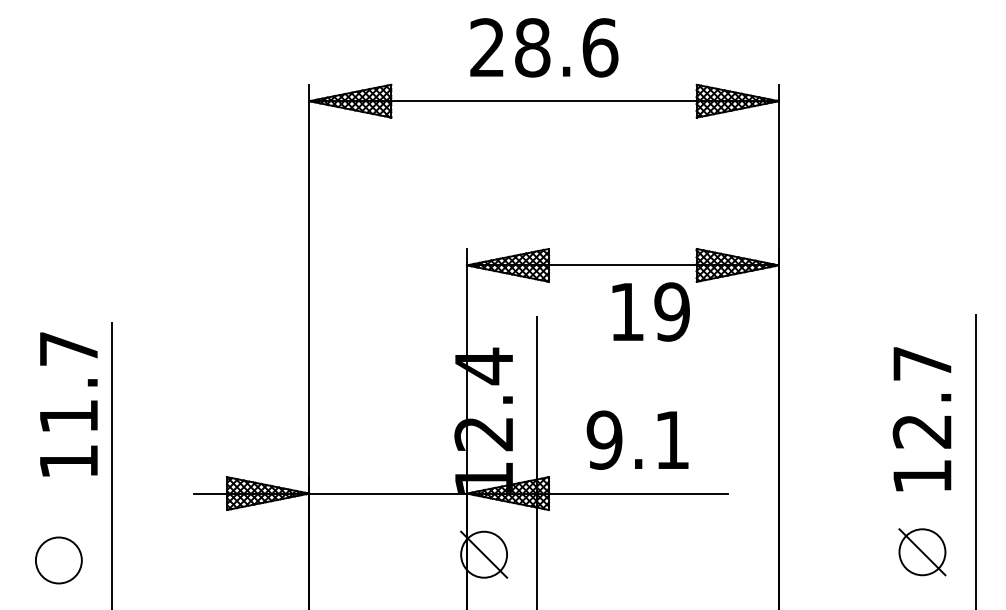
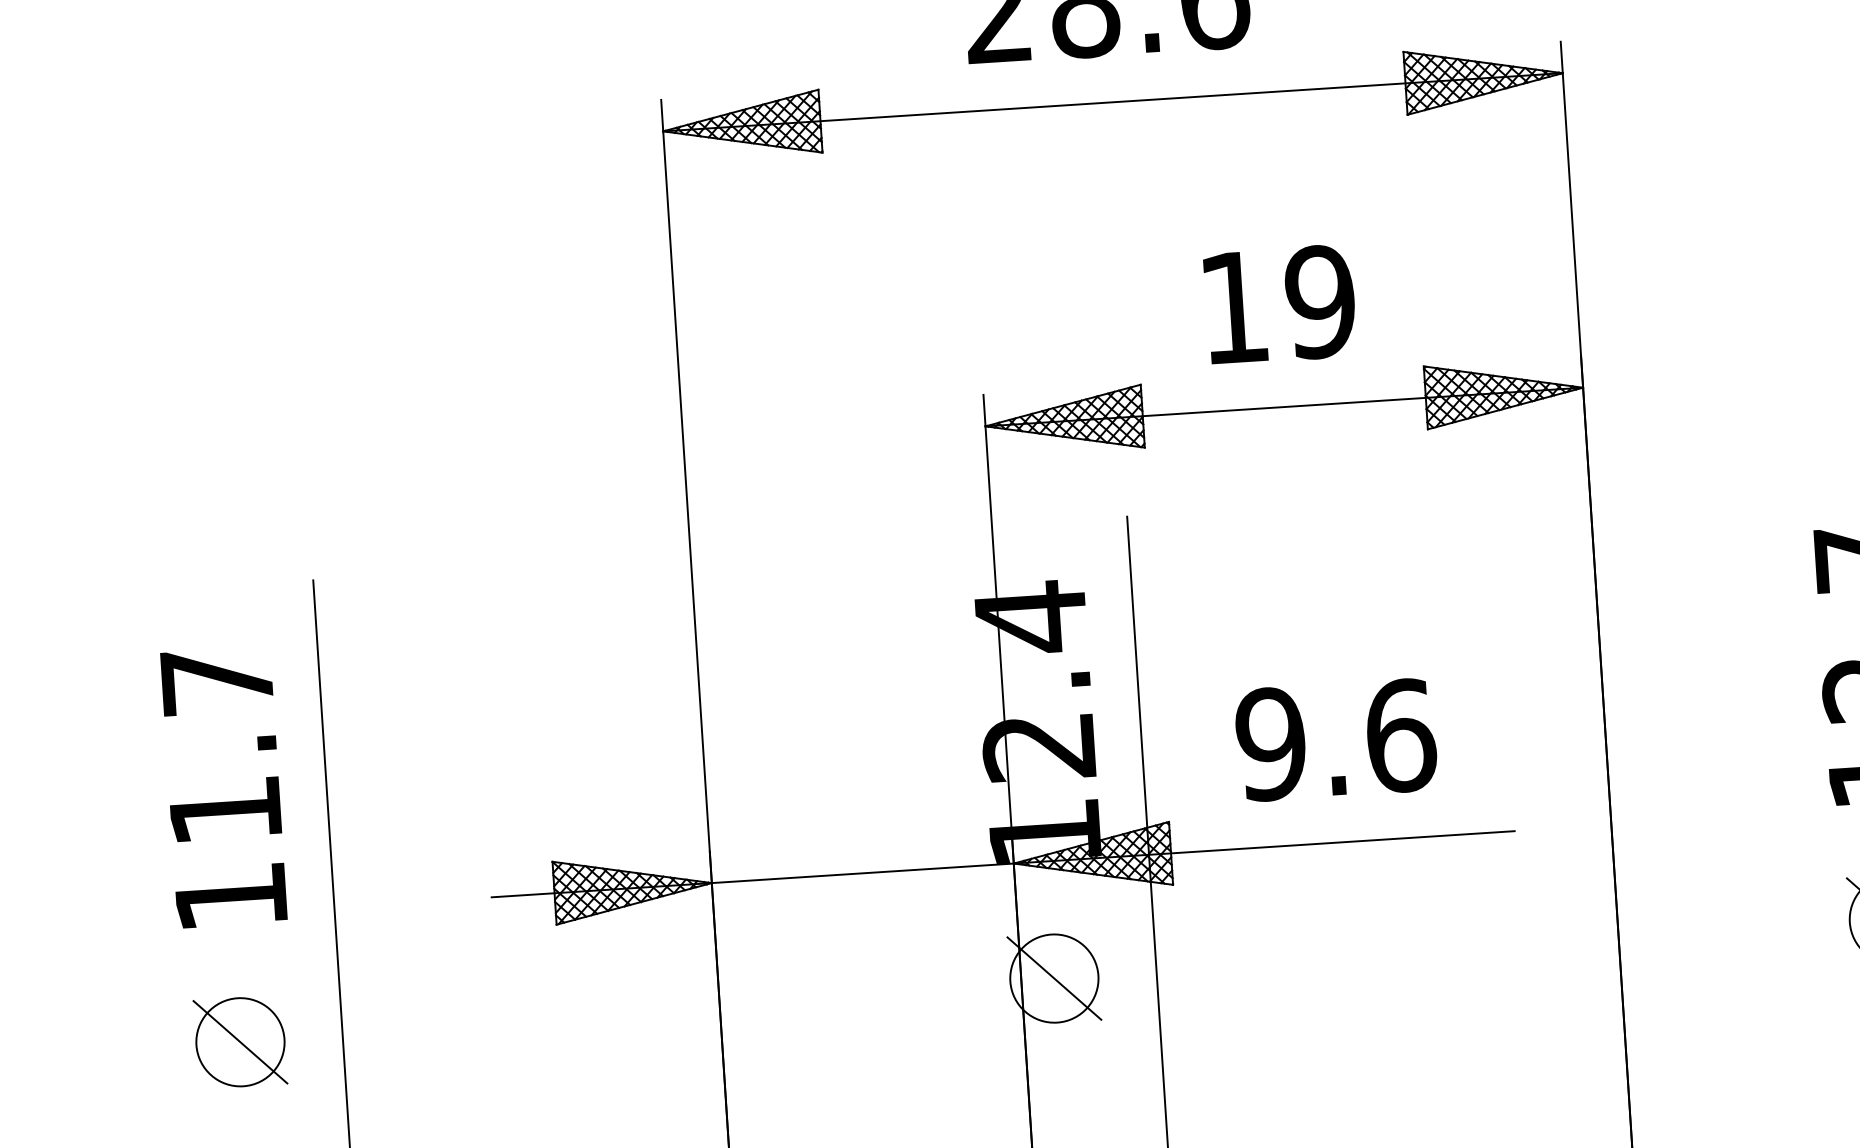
text: (650, 311) -> (1278, 303), moved
text: (68, 404) -> (223, 787), moved
text: (672, 439) -> (1401, 734), 9.1 -> 9.6
line: (58, 560) -> (239, 1042), added

